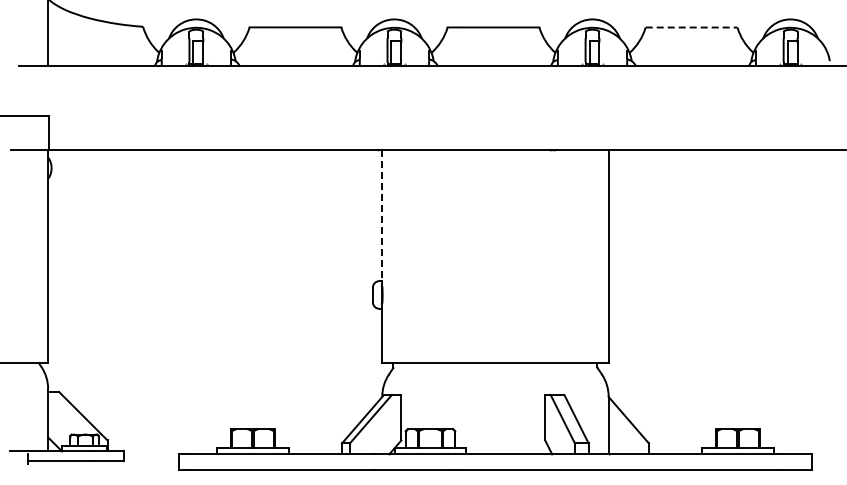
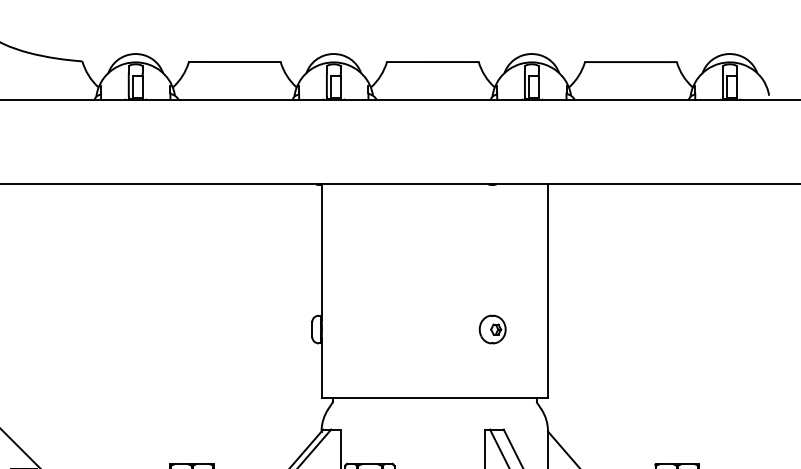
line: (691, 27) -> (630, 62), dashed -> solid
line: (382, 218) -> (321, 253), dashed -> solid
part: (553, 294) -> (492, 329), added

